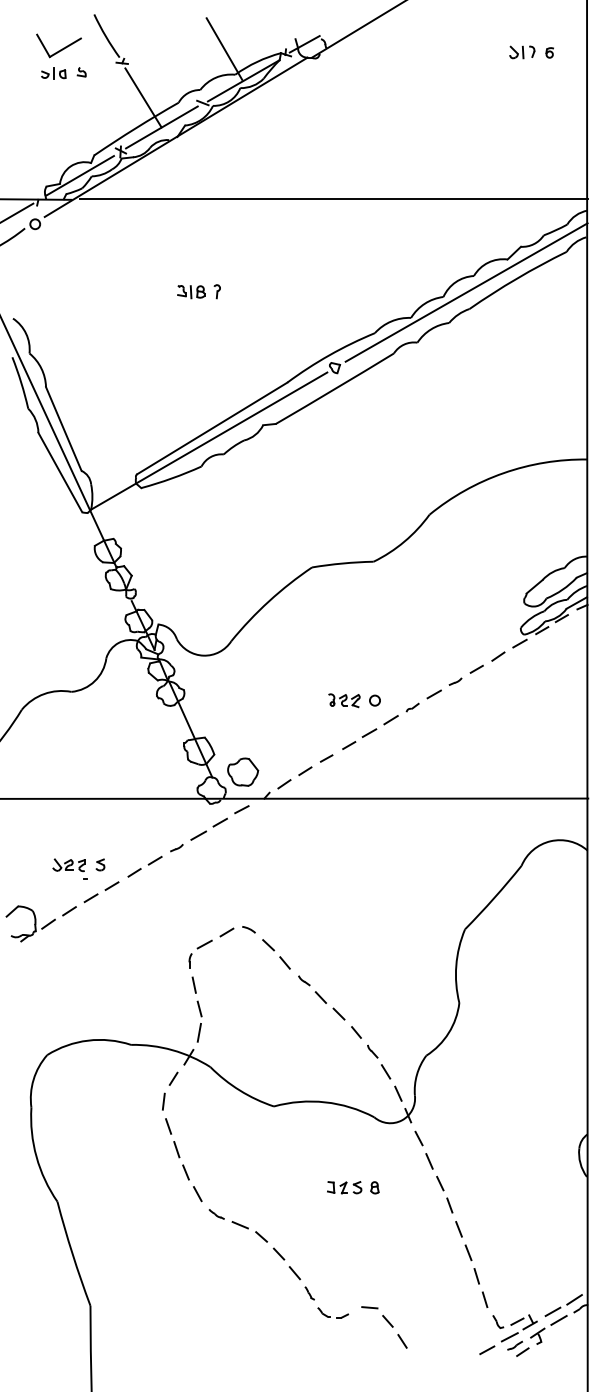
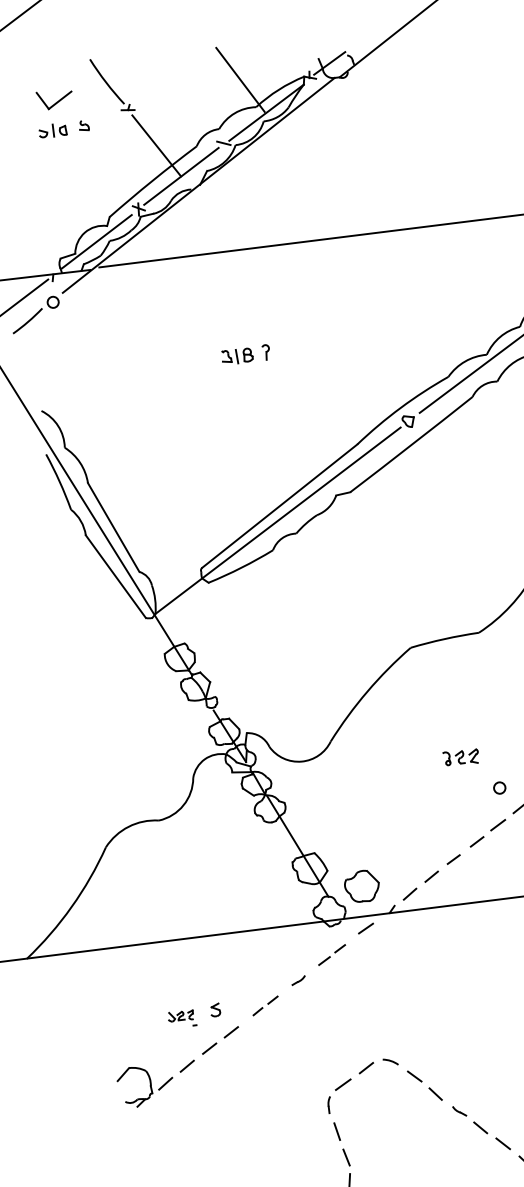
part: (58, 45) -> (54, 99), size x0.7
part: (344, 700) -> (461, 757), moved
part: (208, 828) -> (331, 954), size x0.7
part: (144, 866) -> (264, 1005), size x0.7
part: (69, 868) -> (181, 1018), size x0.7

